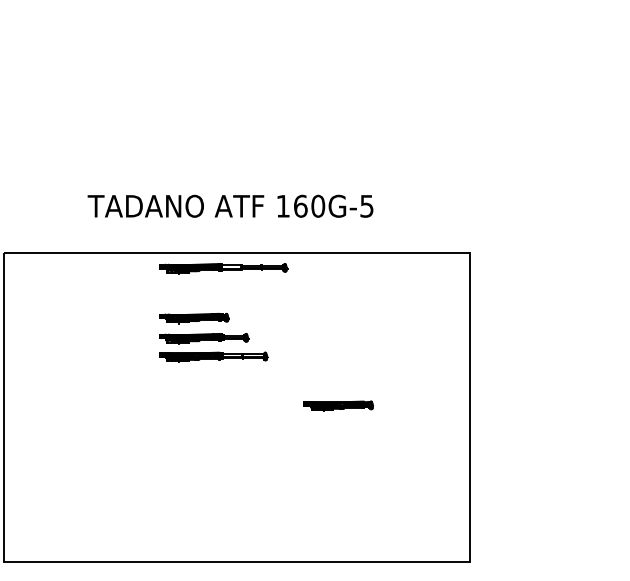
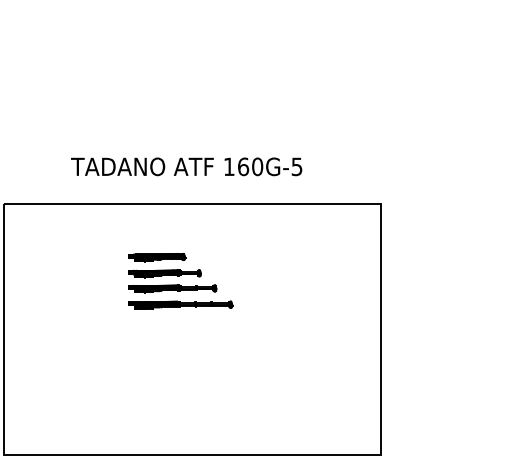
part: (222, 267) -> (180, 304), moved
part: (339, 406) -> (274, 328), removed

